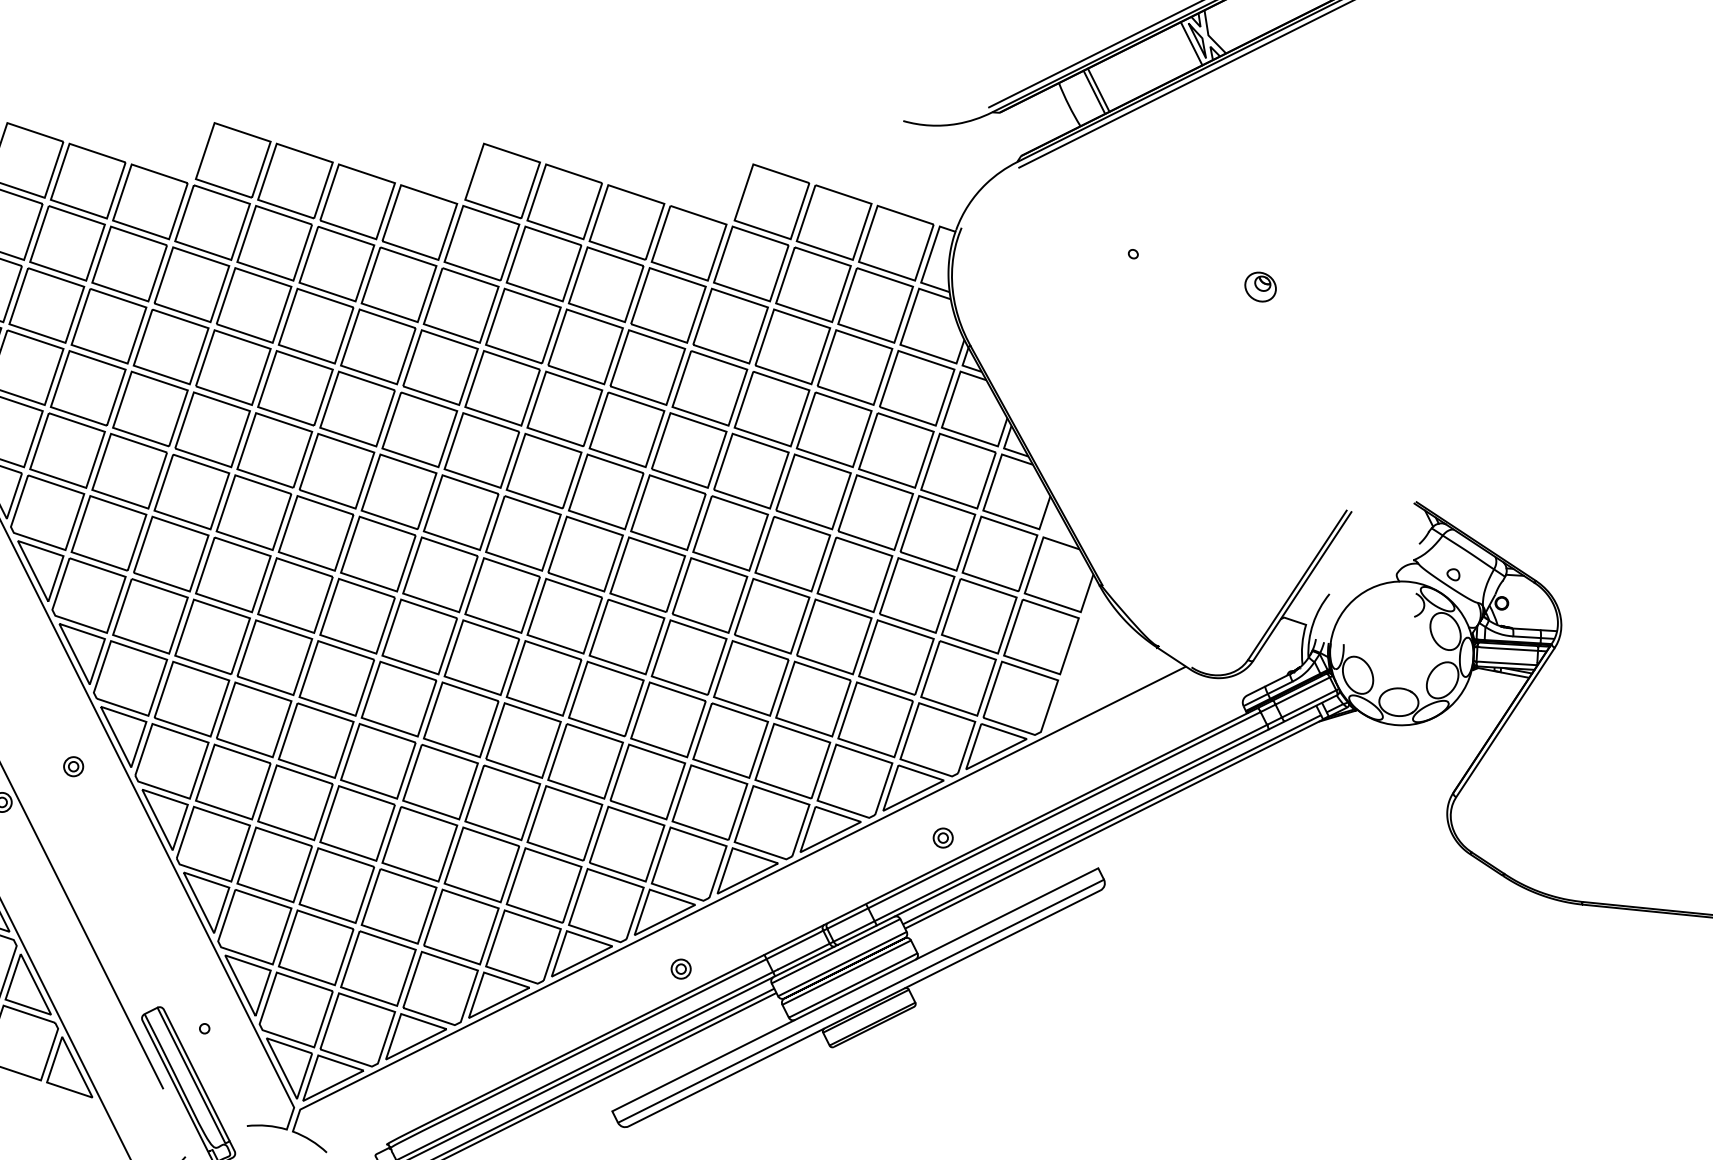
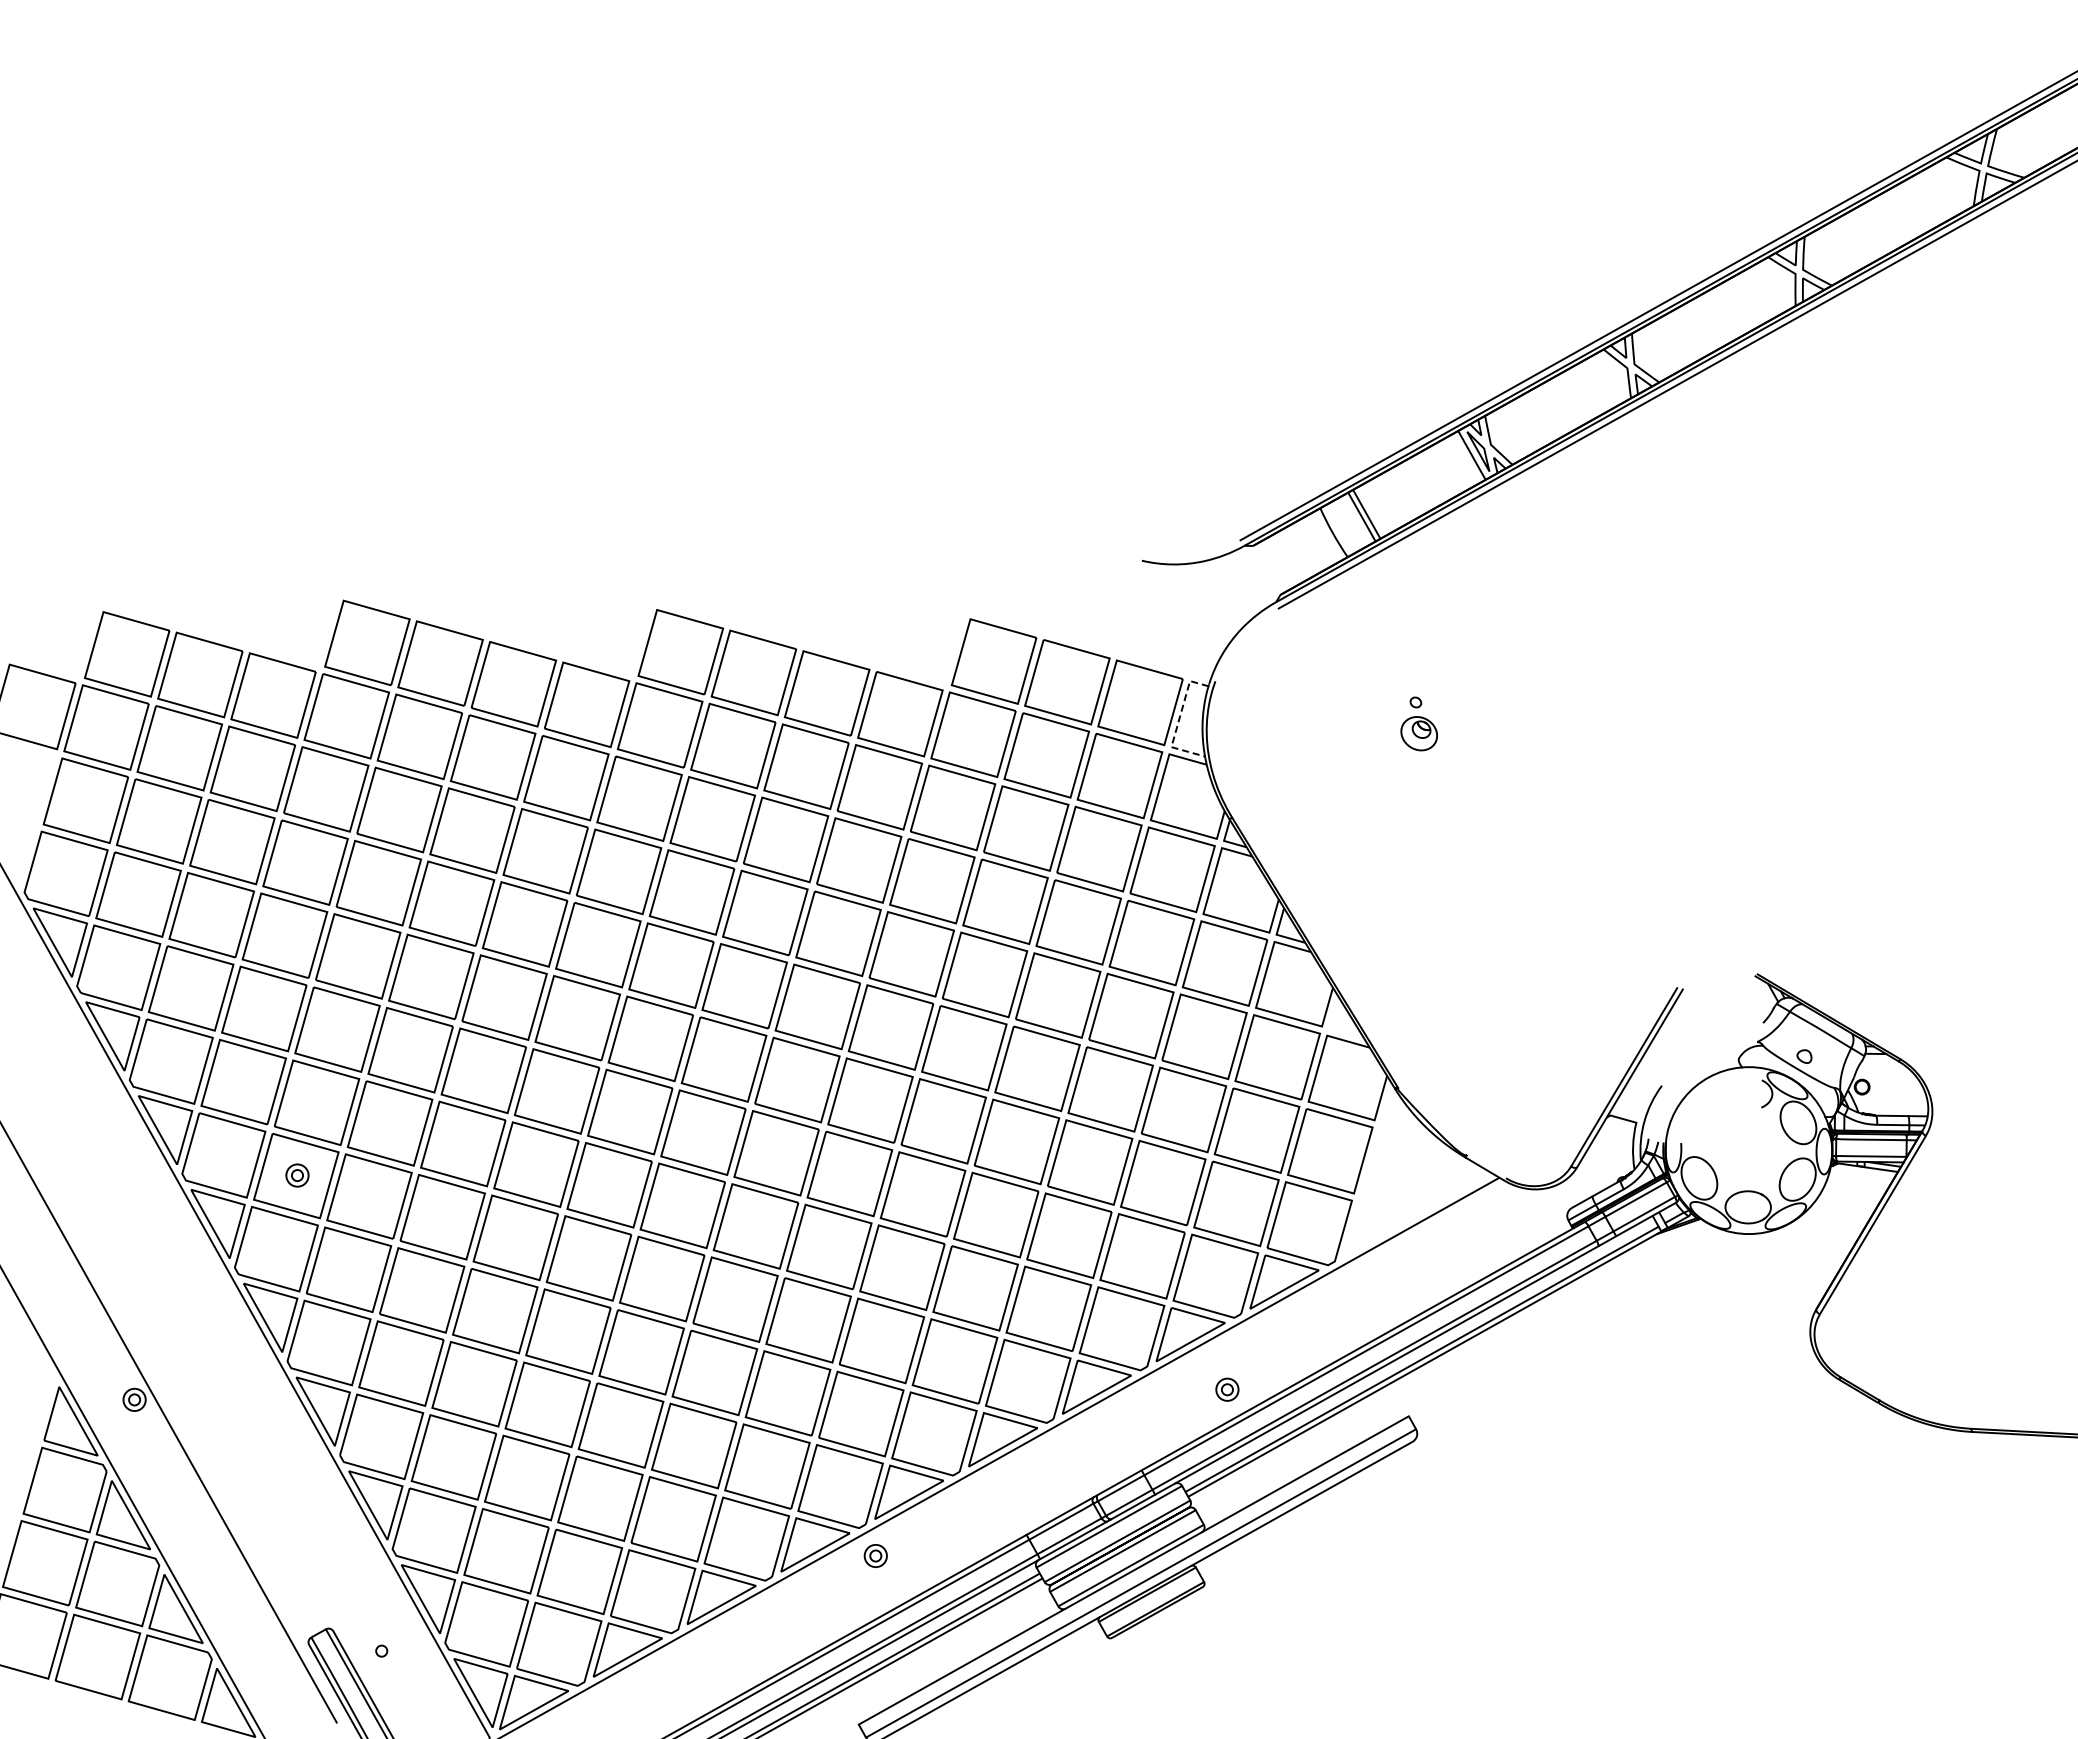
line: (928, 260) -> (1178, 721), solid -> dashed
part: (1260, 286) -> (1418, 733), moved
part: (73, 766) -> (297, 1175), moved
part: (680, 968) -> (875, 1555), moved

